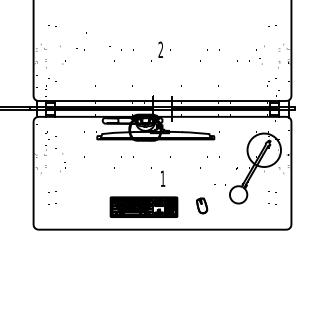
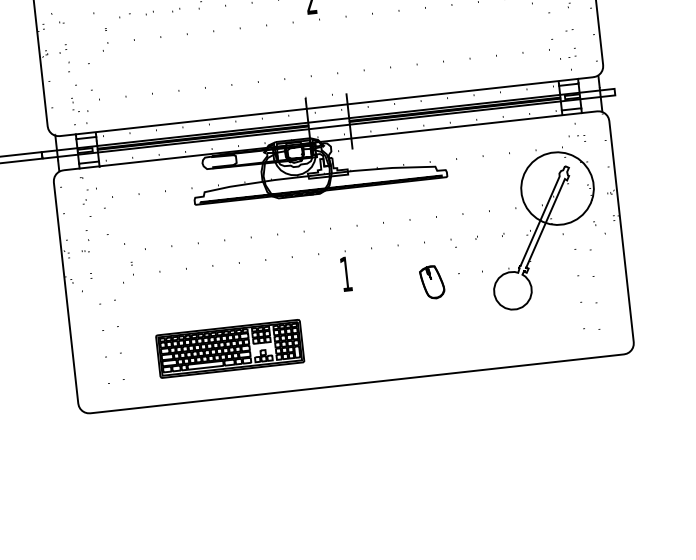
part: (202, 205) -> (433, 281), moved
part: (143, 206) -> (228, 347), moved

